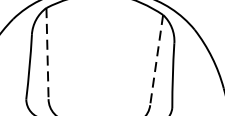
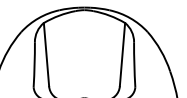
line: (47, 53) -> (46, 54), dashed -> solid
line: (156, 59) -> (122, 54), dashed -> solid

